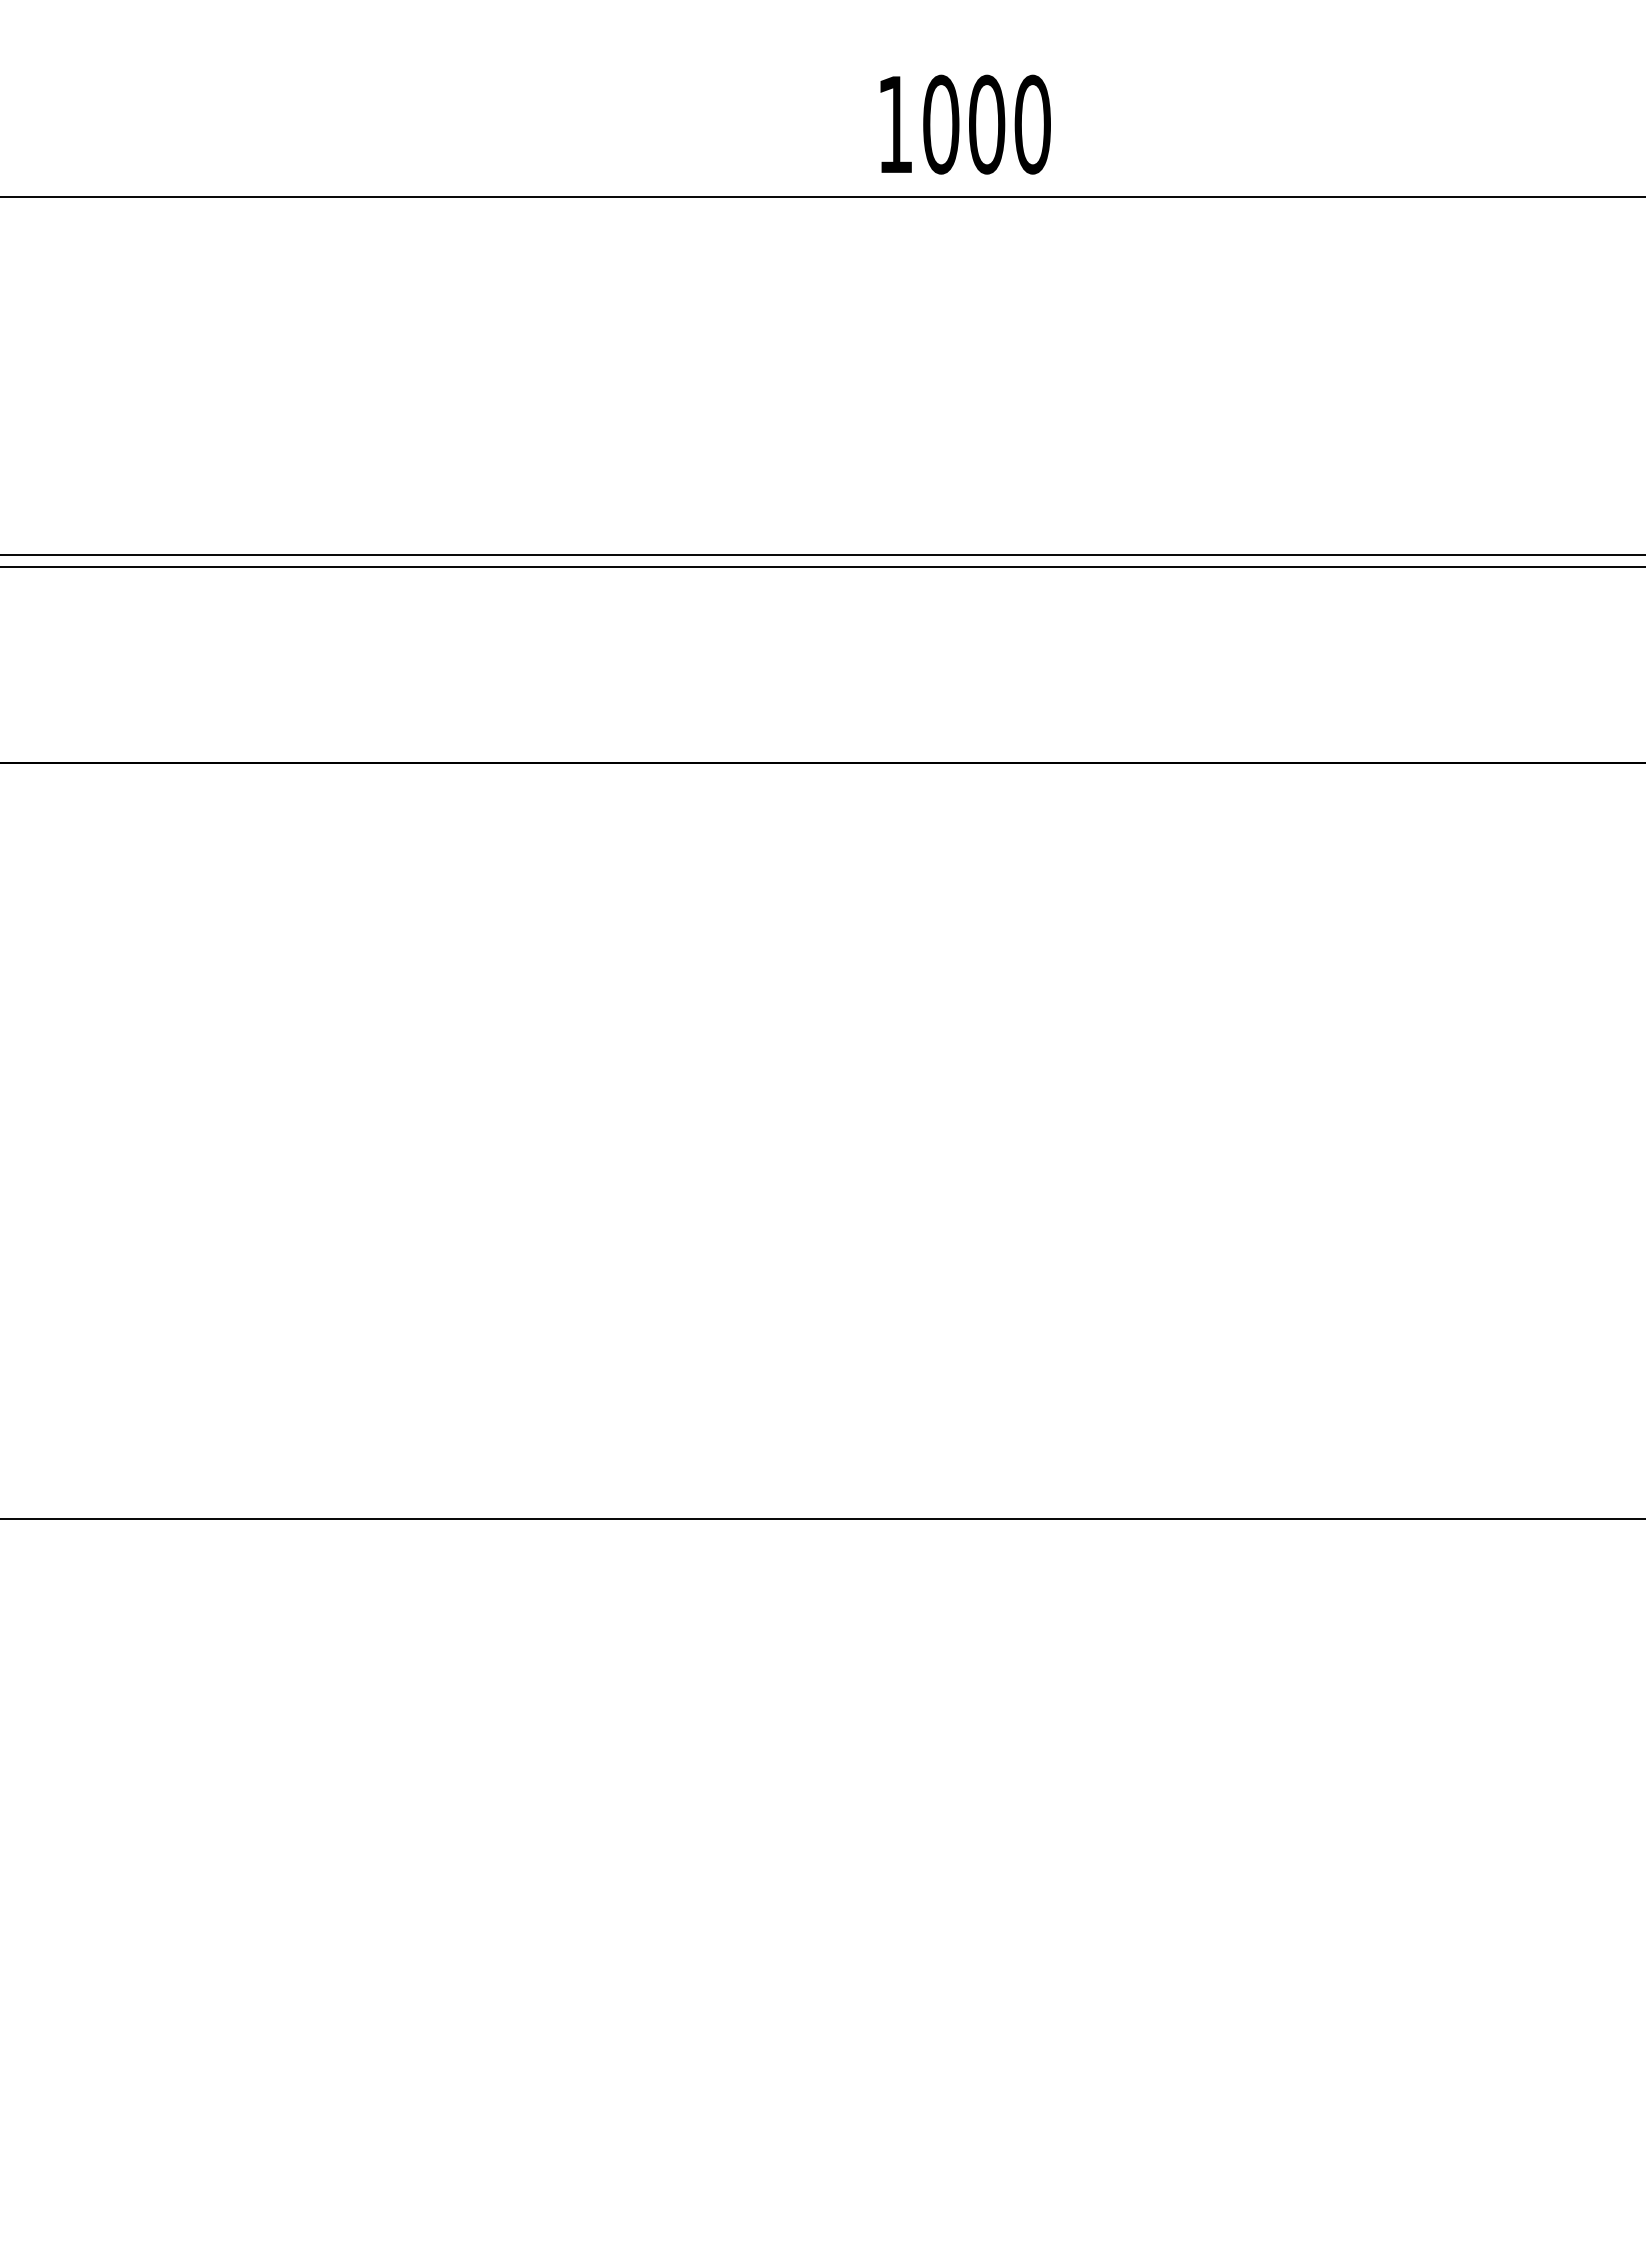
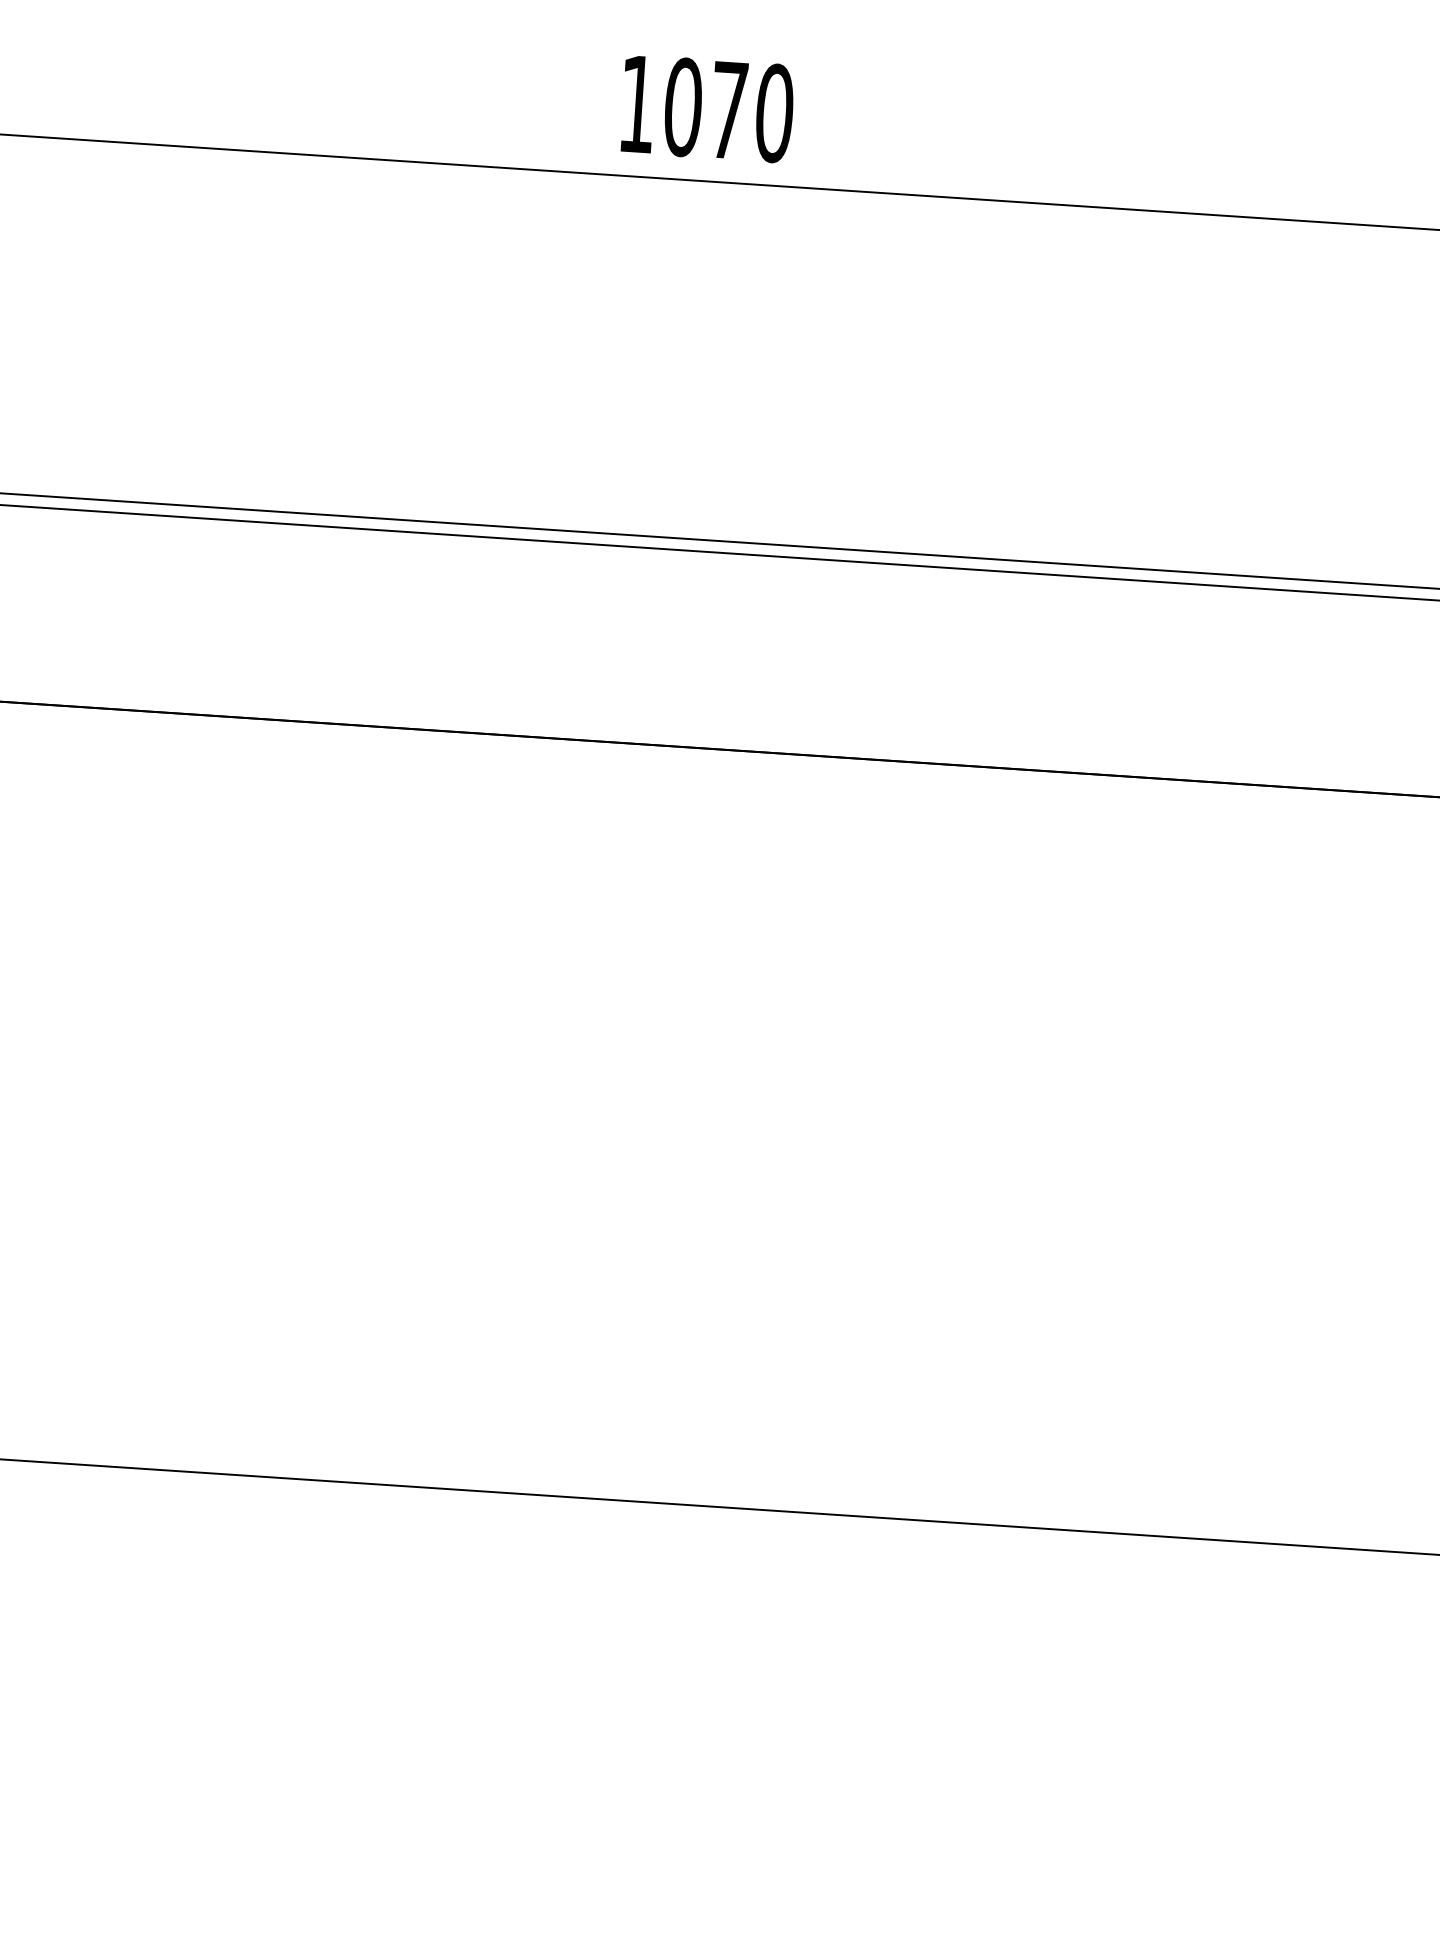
text: (987, 124) -> (729, 110), 1000 -> 1070

